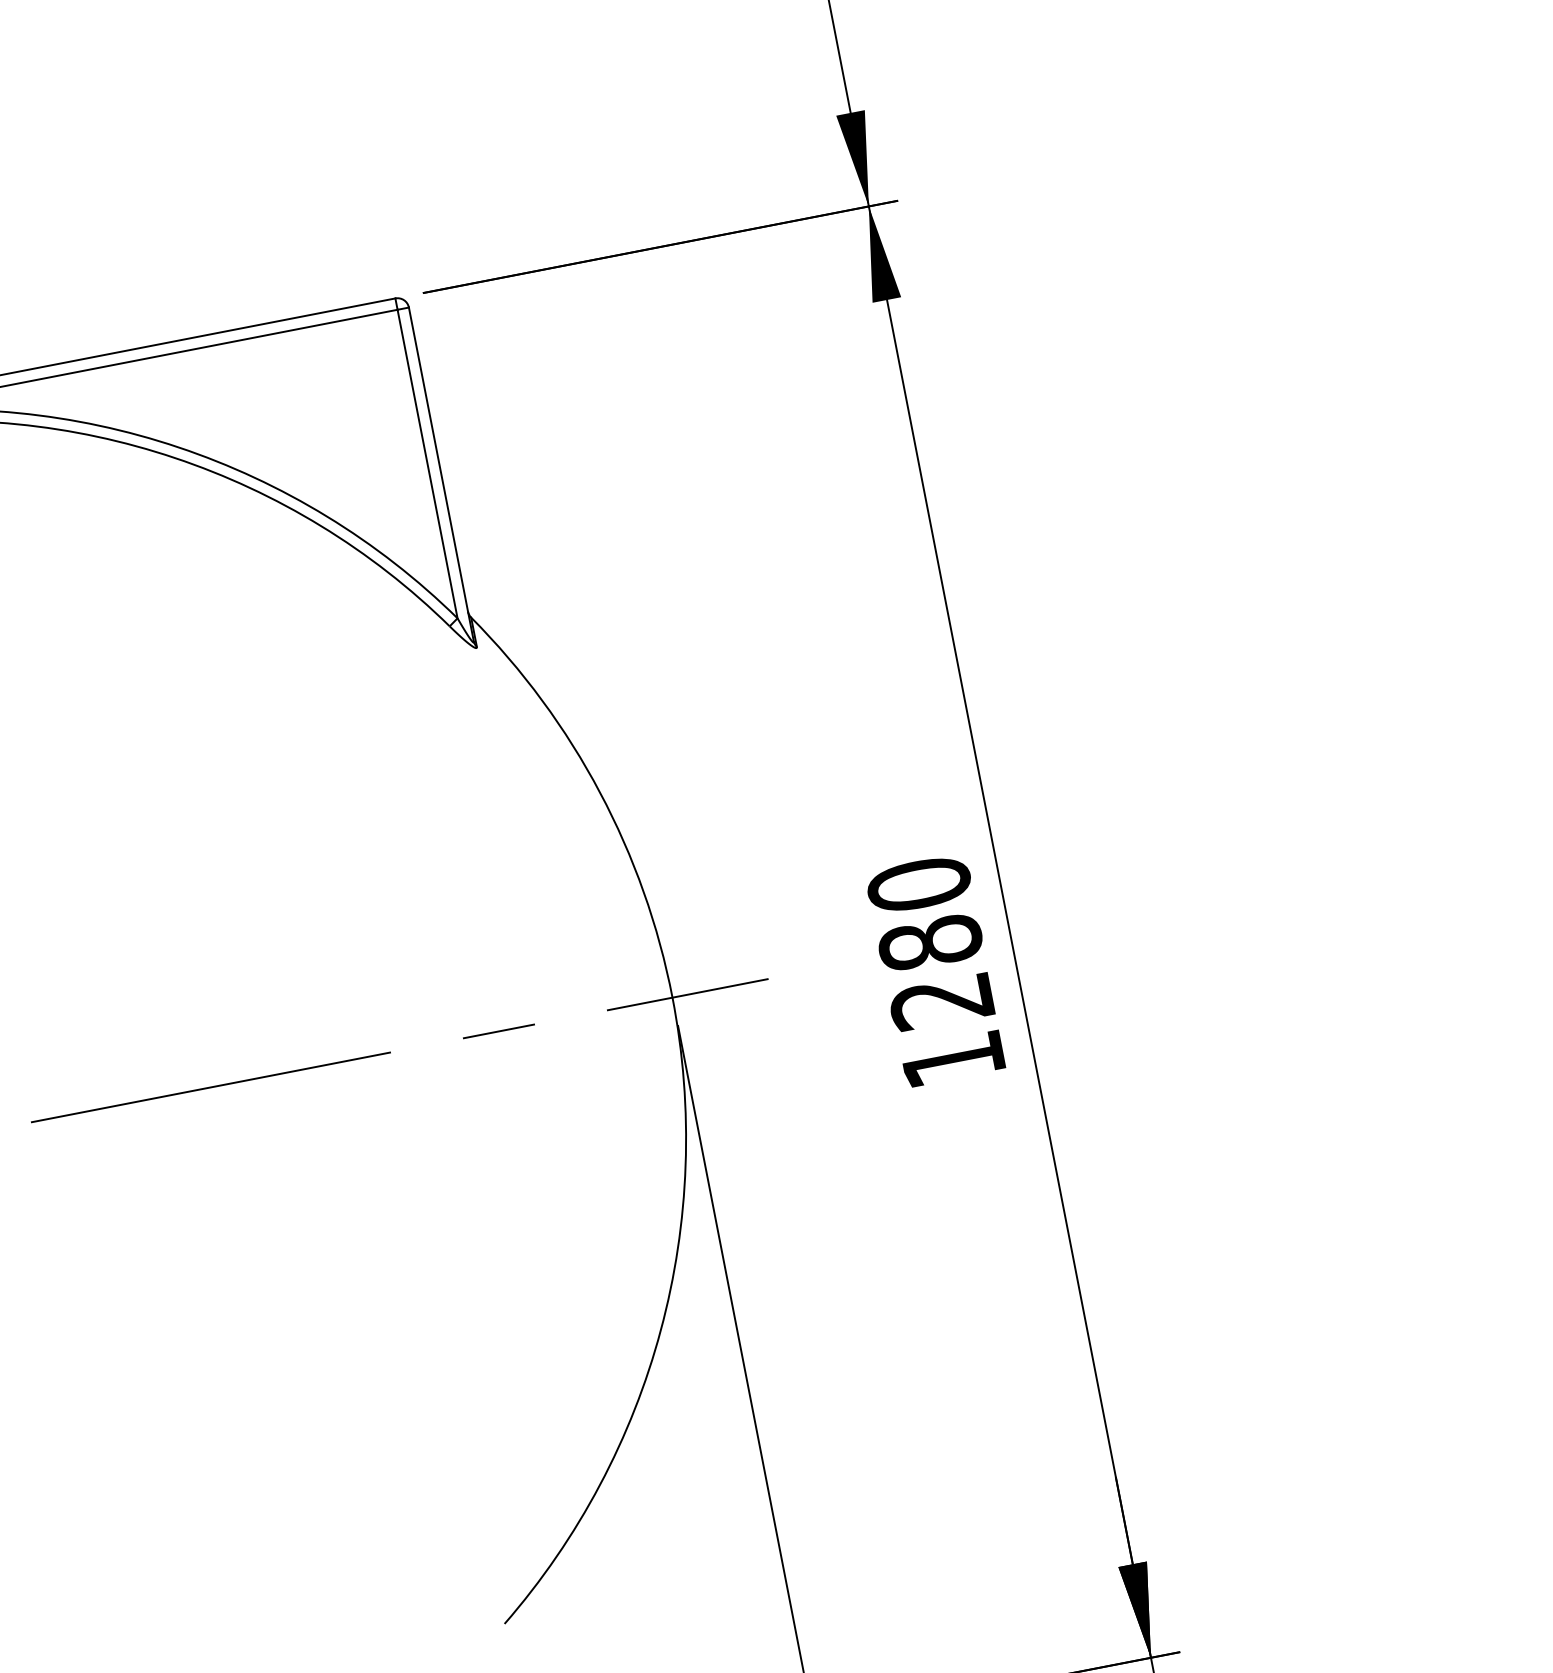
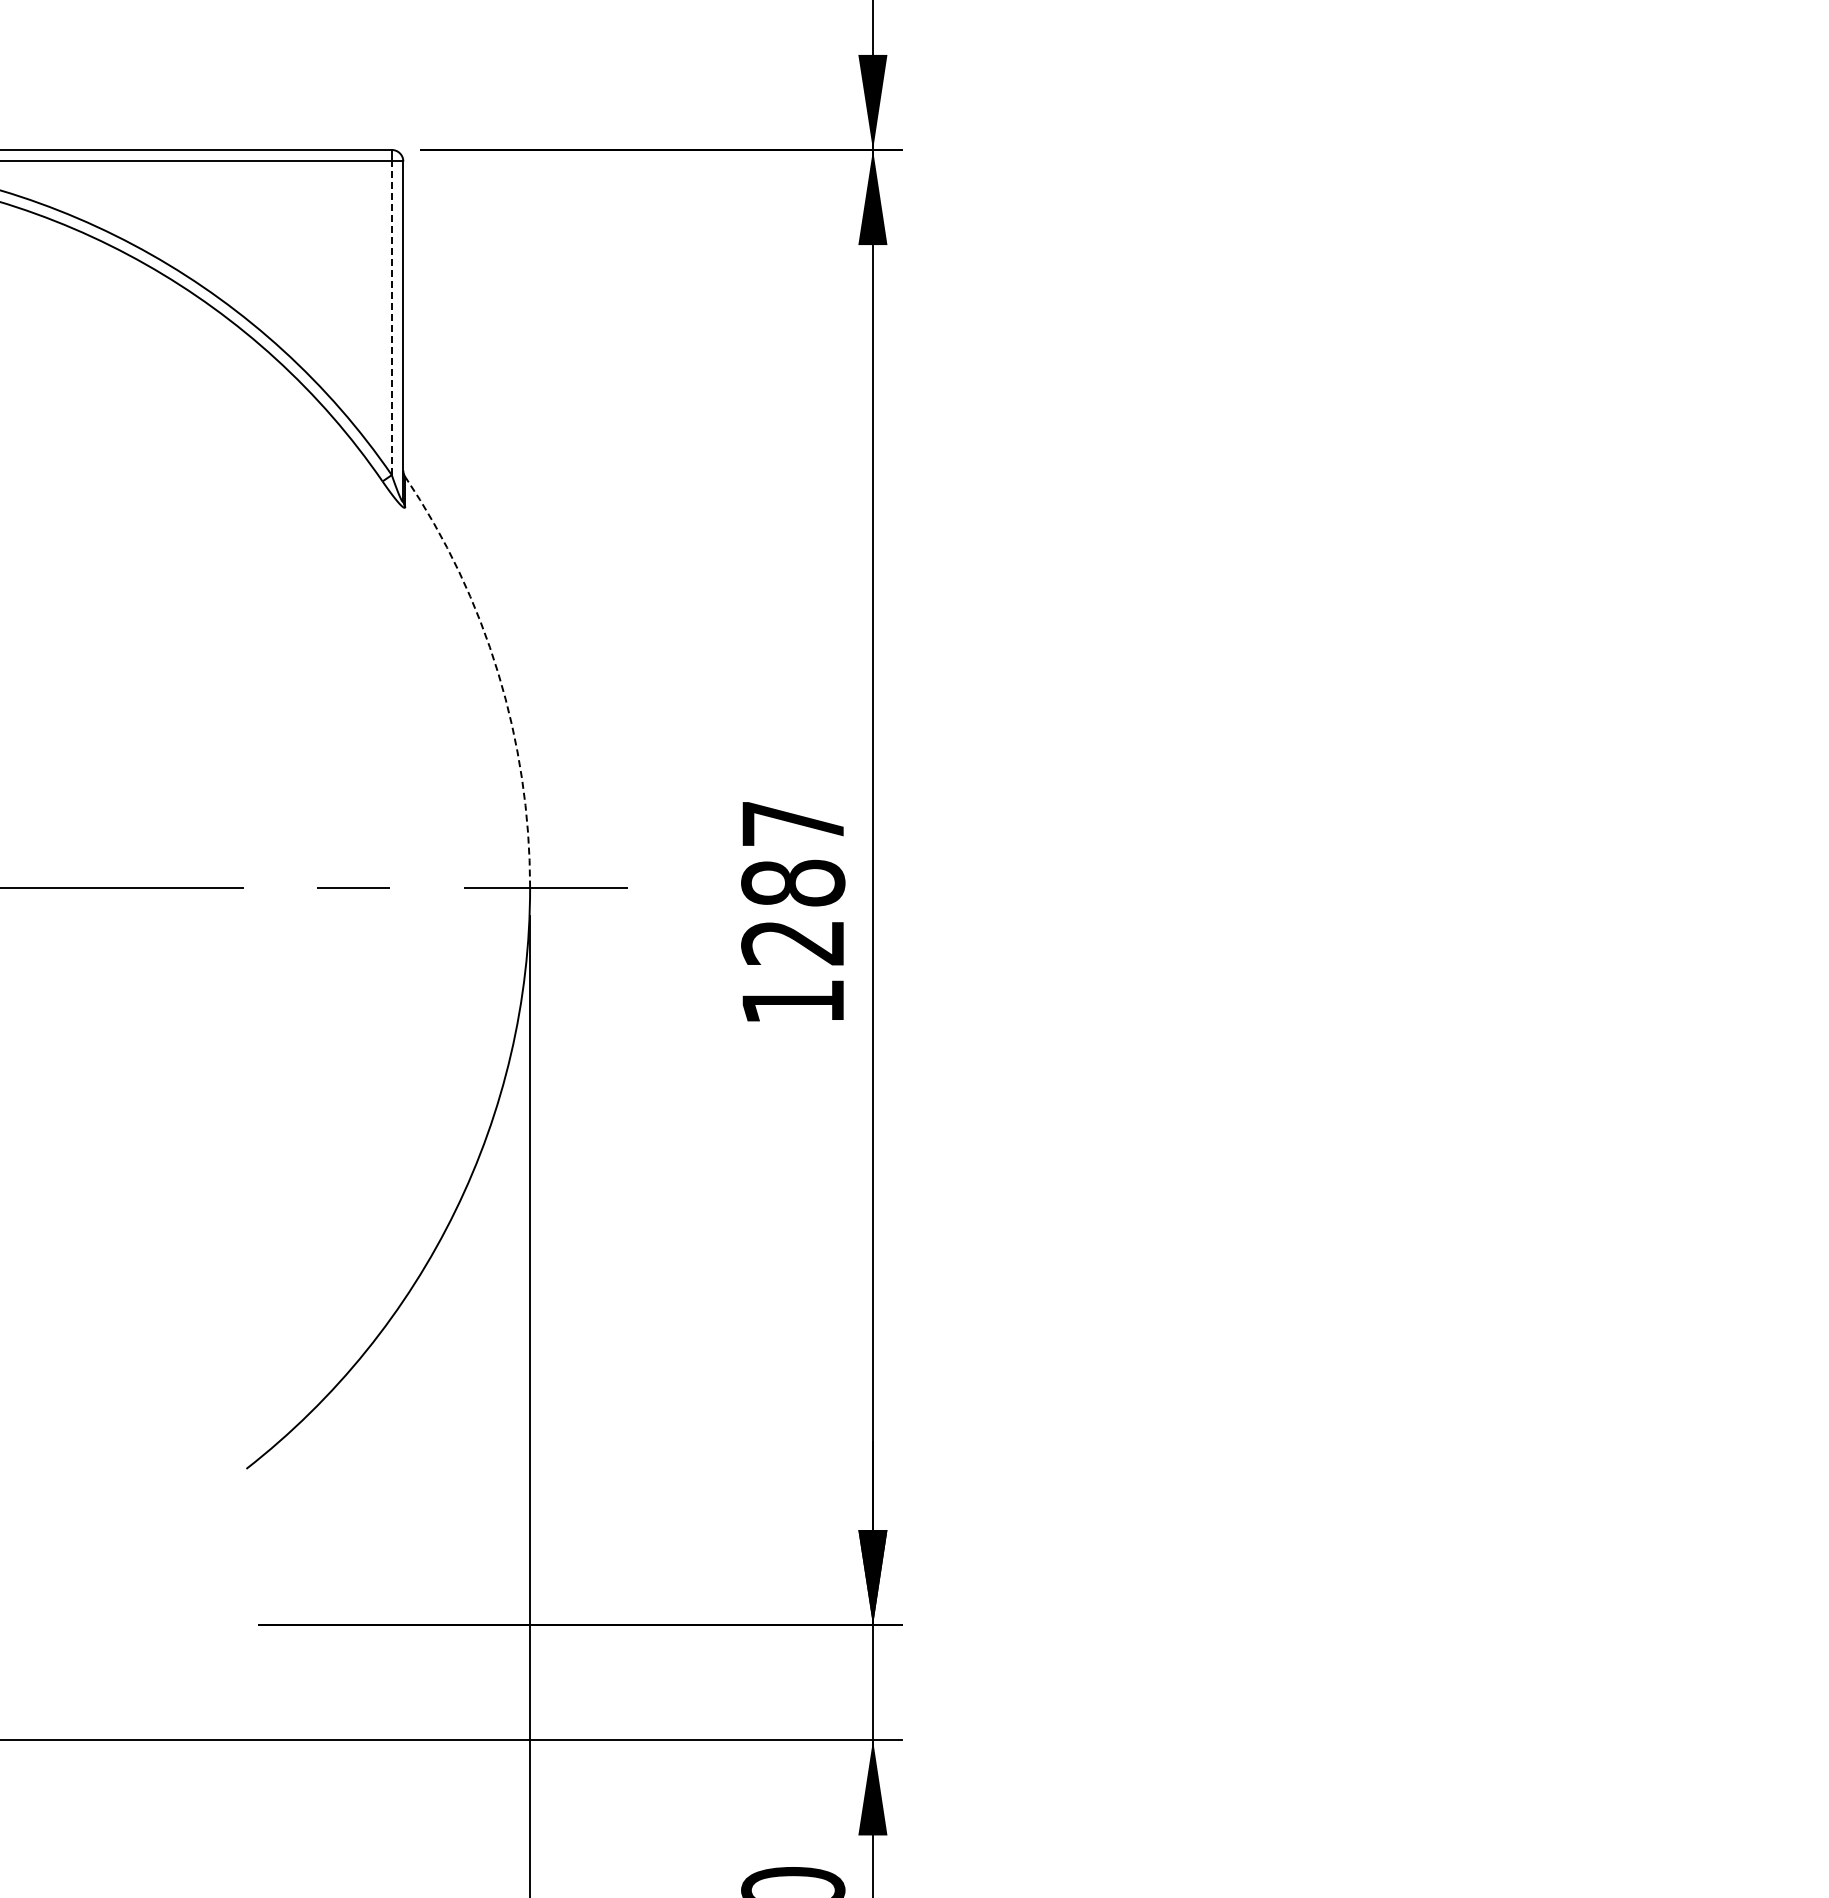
line: (427, 464) -> (391, 318), solid -> dashed
arc: (600, 792) -> (498, 672), solid -> dashed
text: (919, 884) -> (793, 823), 1280 -> 1287

